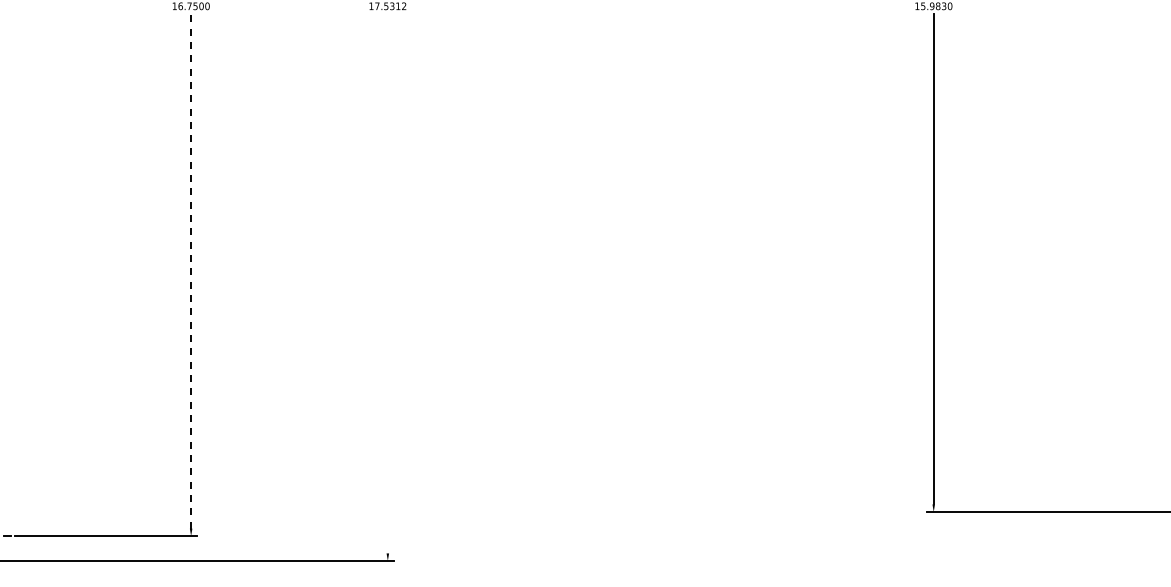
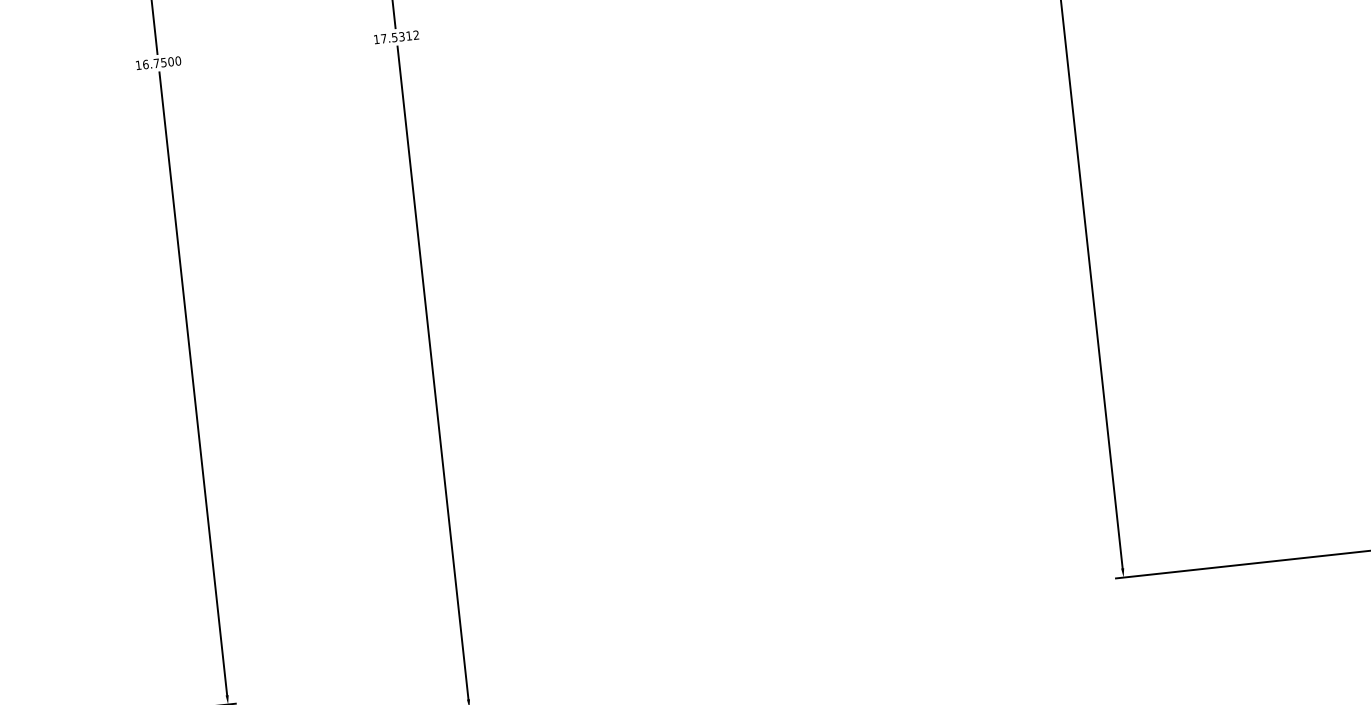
line: (191, 270) -> (193, 382), dashed -> solid
line: (387, 283) -> (432, 372), added

